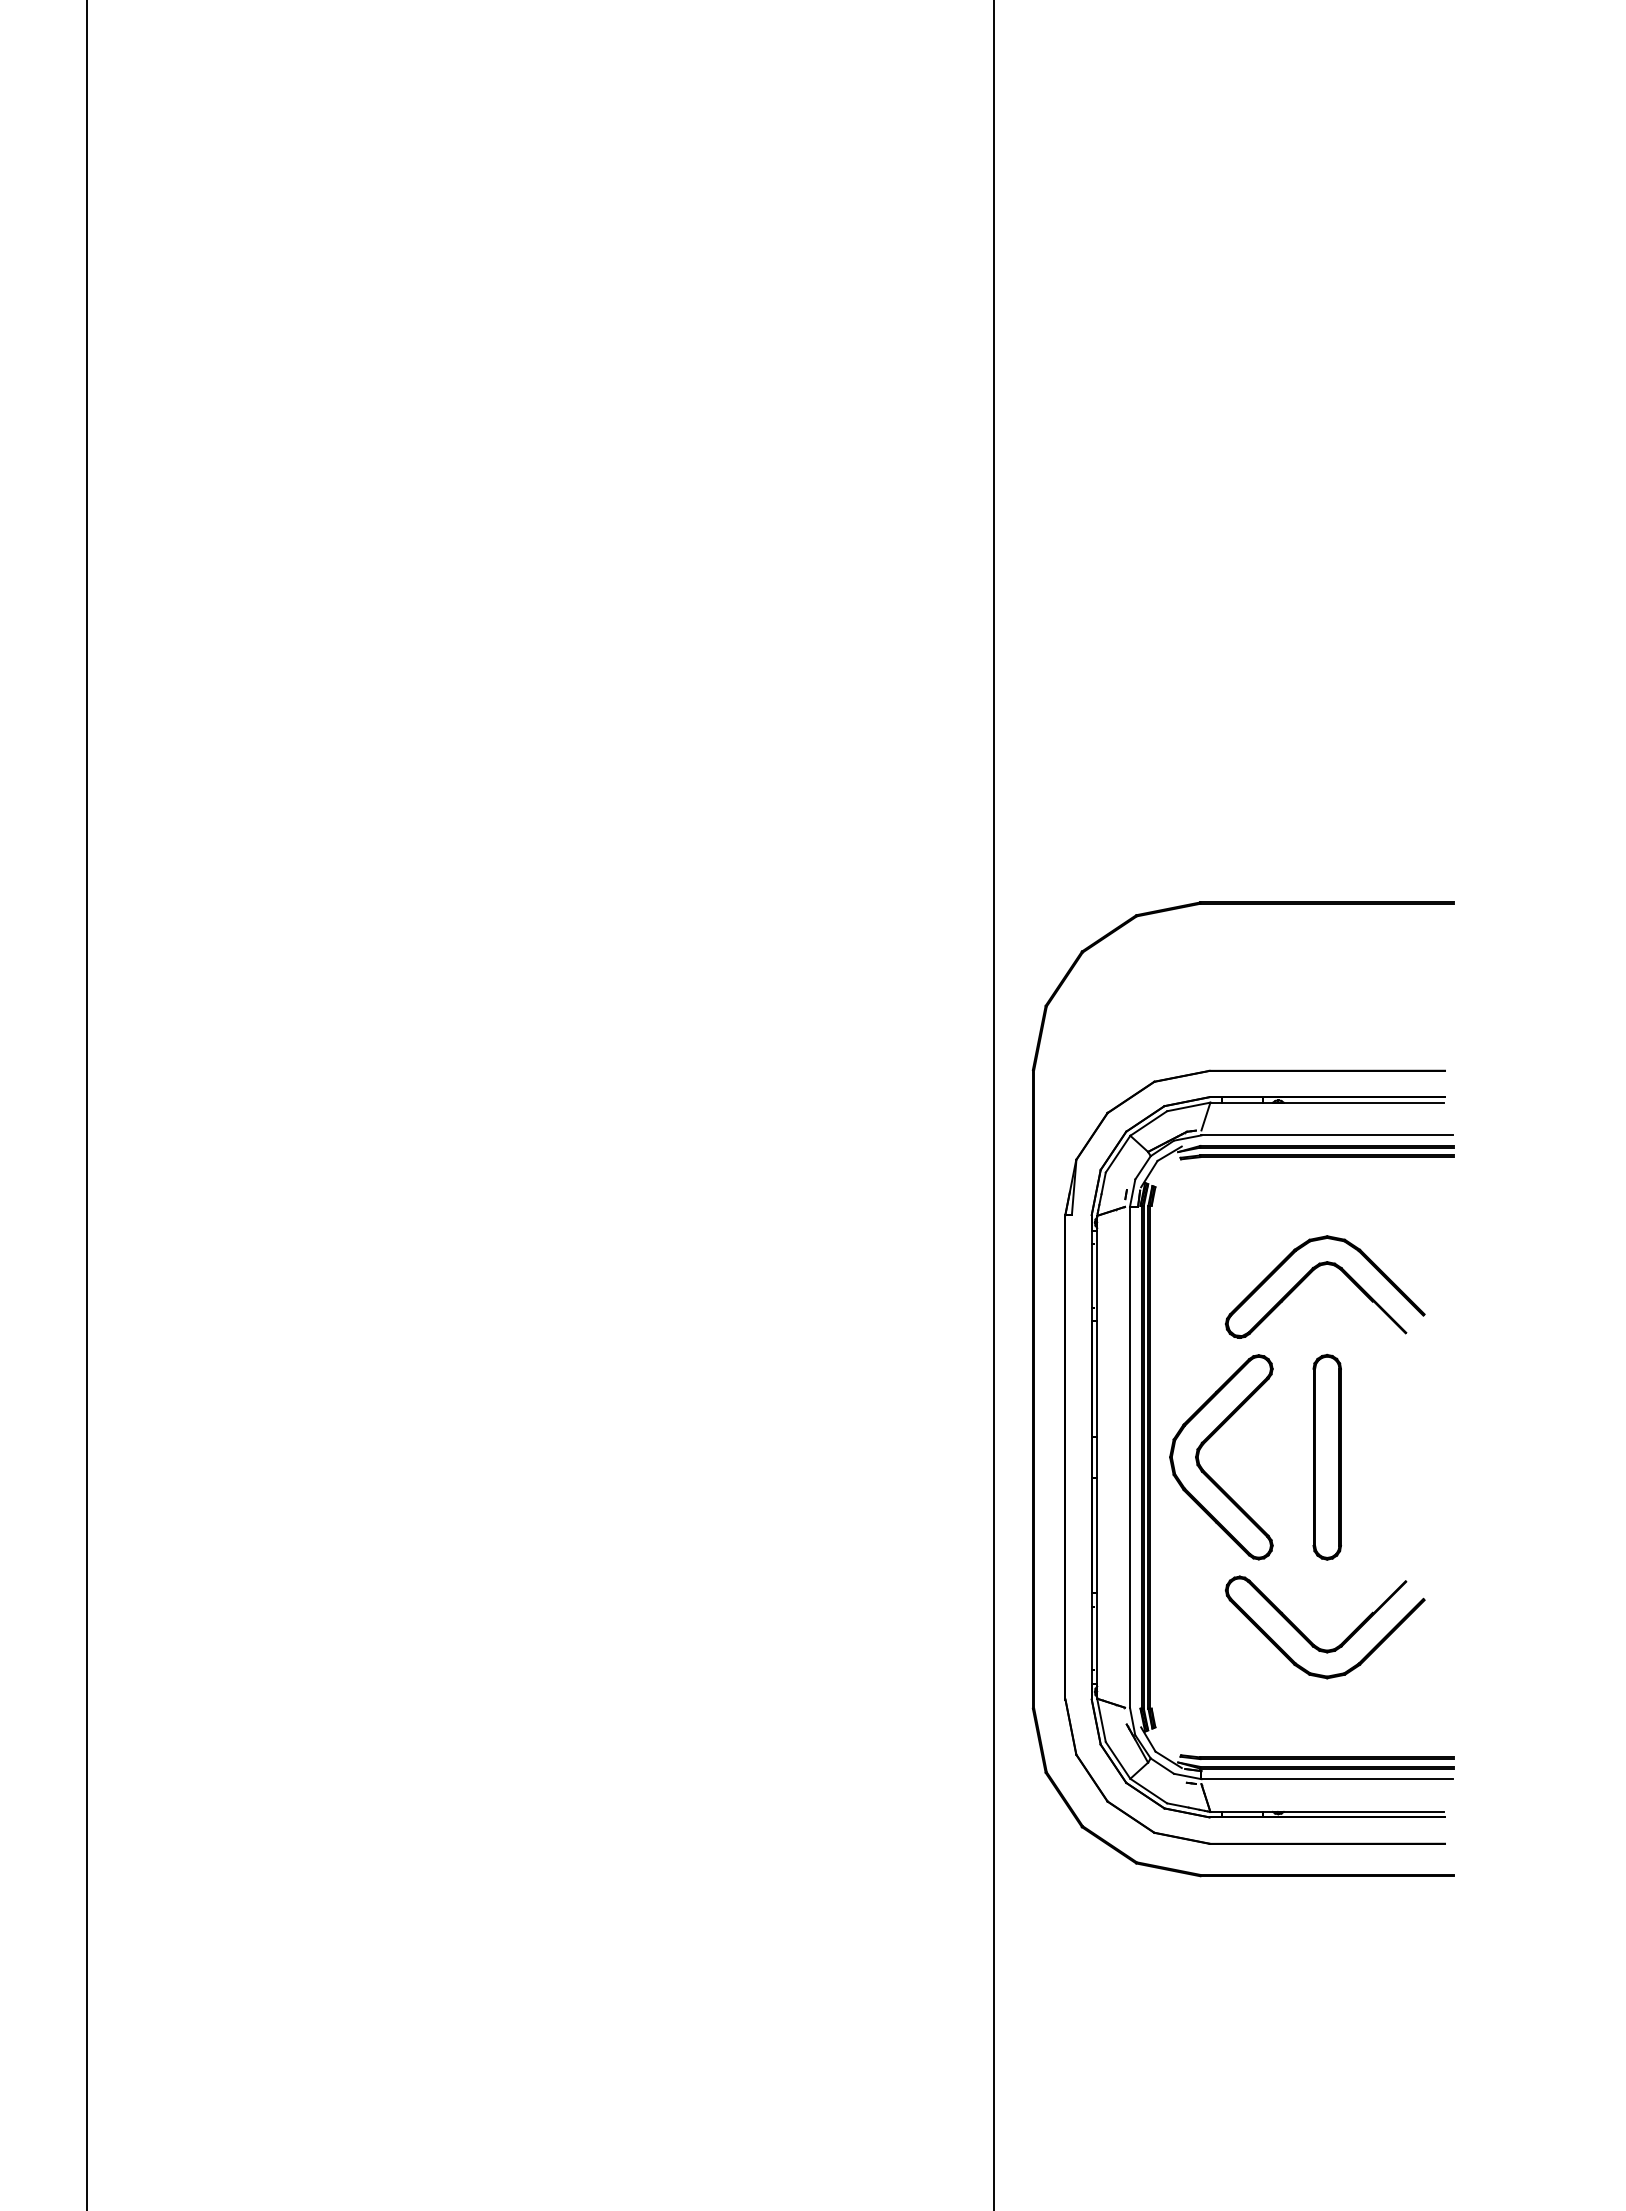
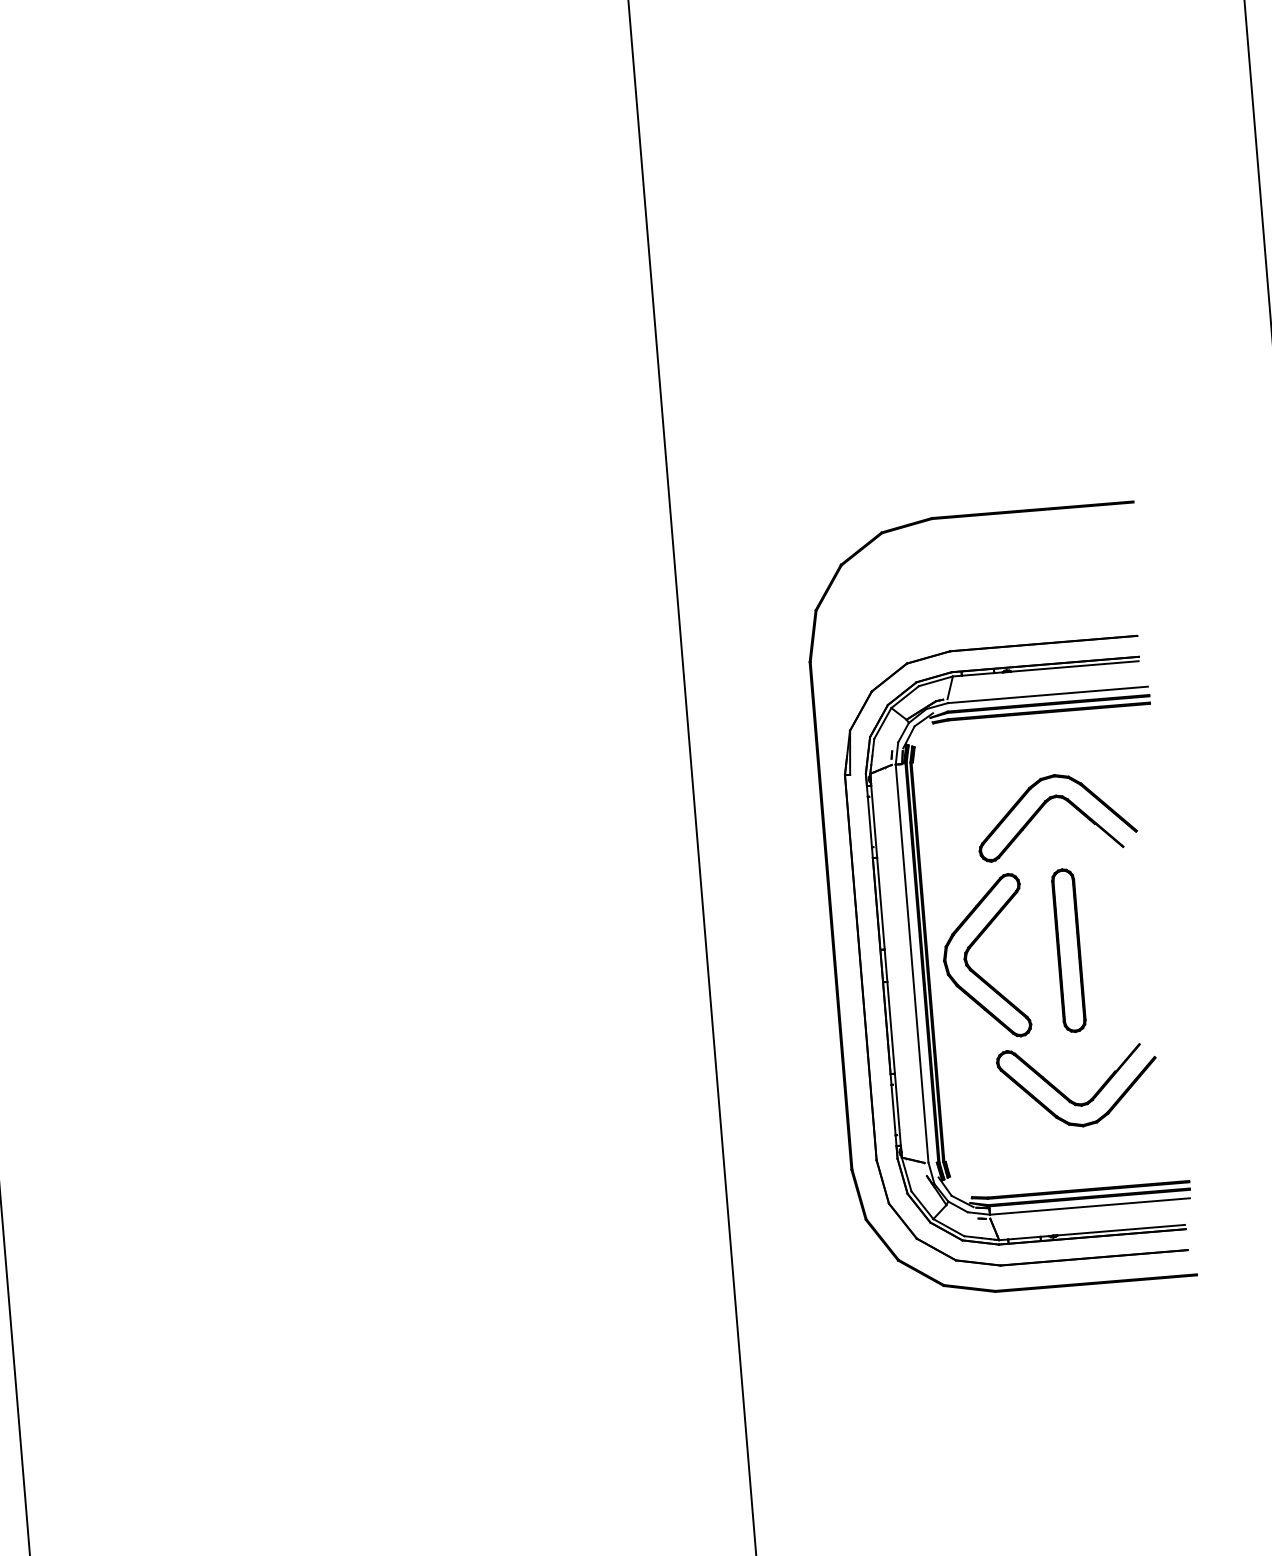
part: (1242, 1389) -> (997, 902), moved

